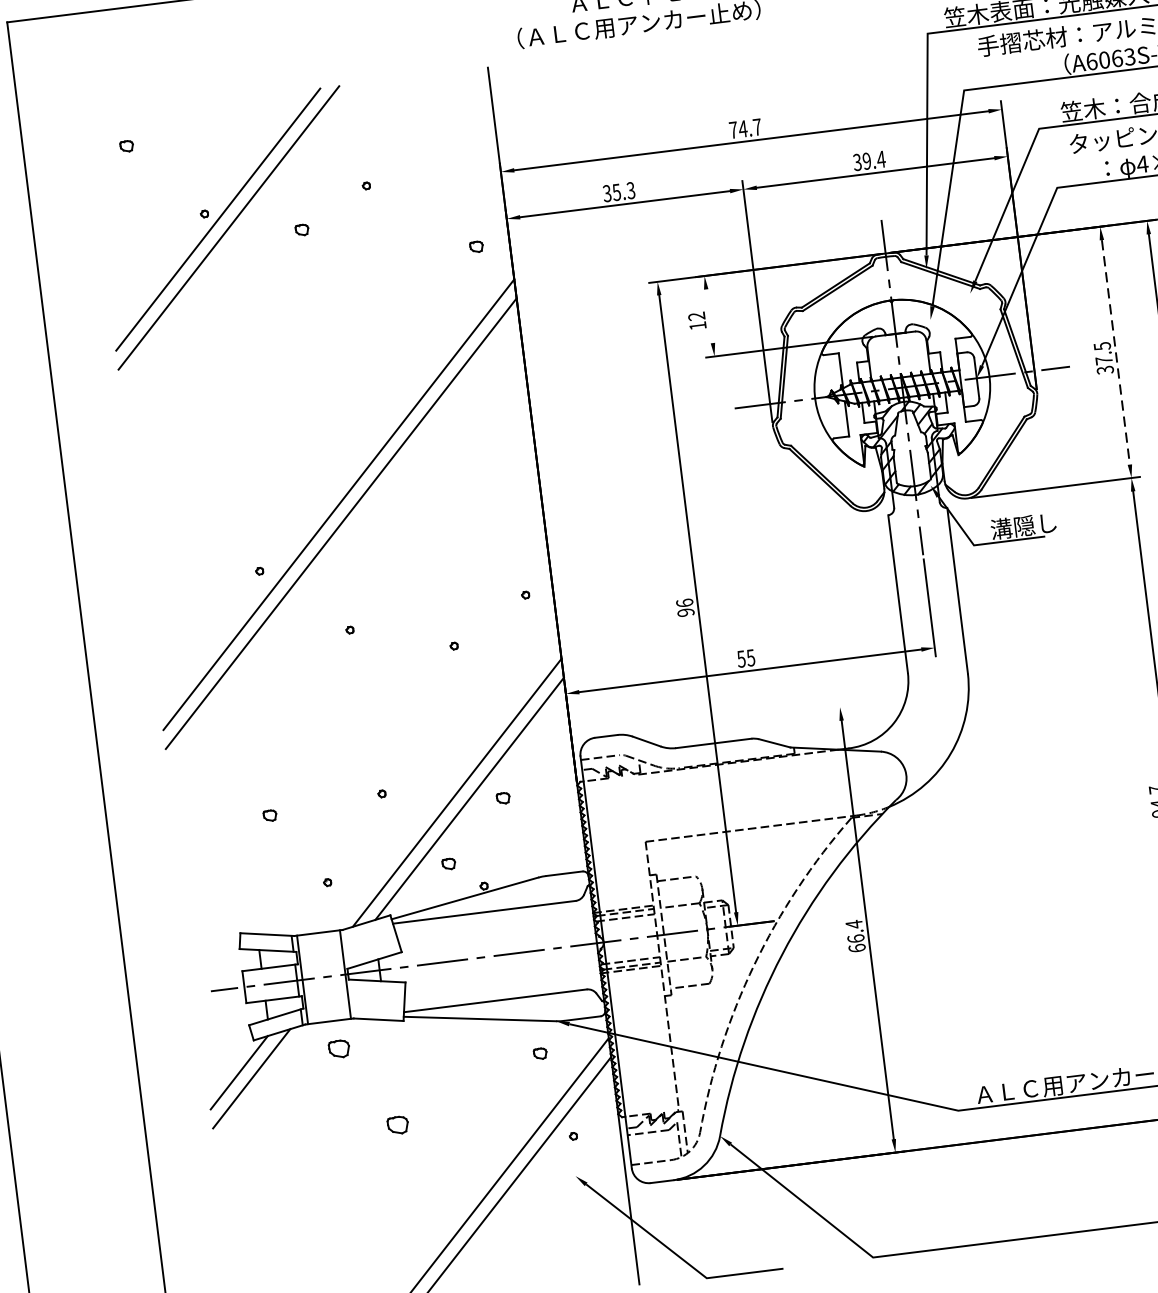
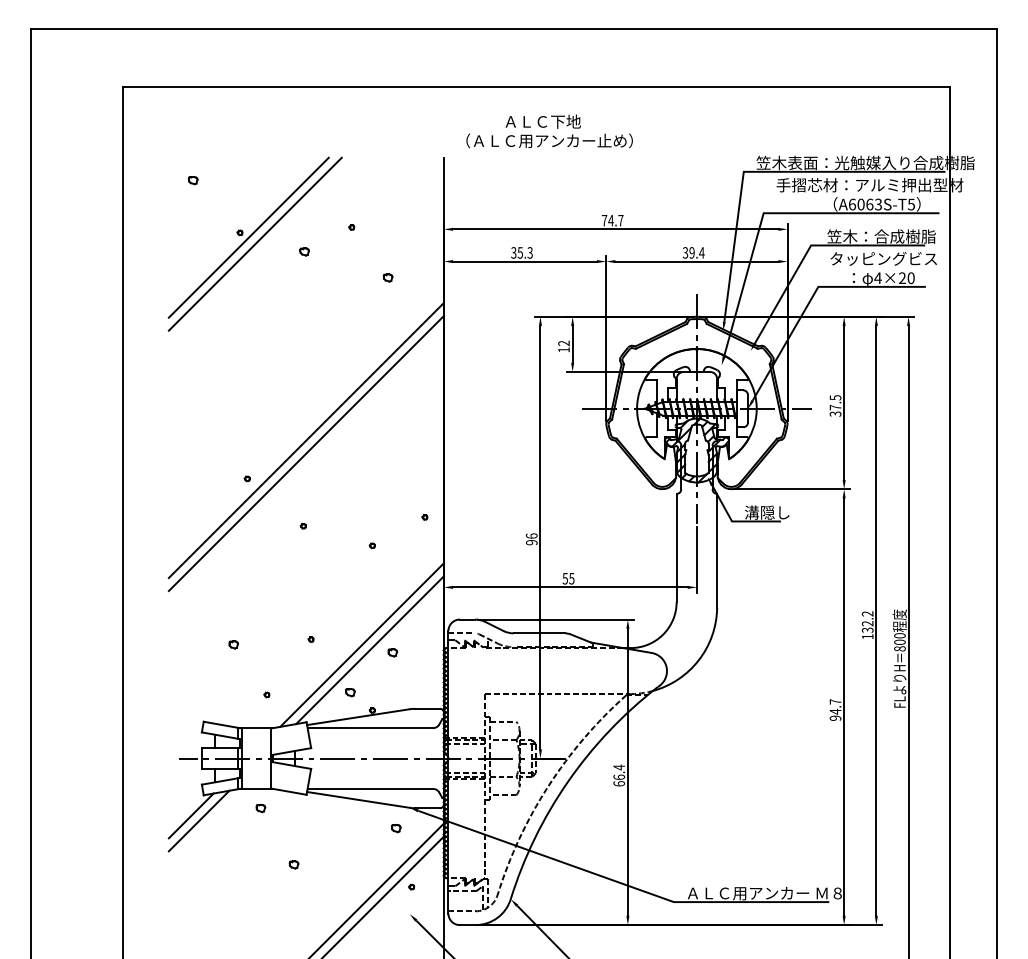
part: (475, 246) -> (387, 277), moved
line: (709, 314) -> (572, 343), added
line: (1116, 353) -> (844, 403), dashed -> solid
line: (734, 720) -> (555, 619), added
part: (338, 1049) -> (260, 808), size x0.62
part: (397, 1124) -> (293, 864), size x0.62

